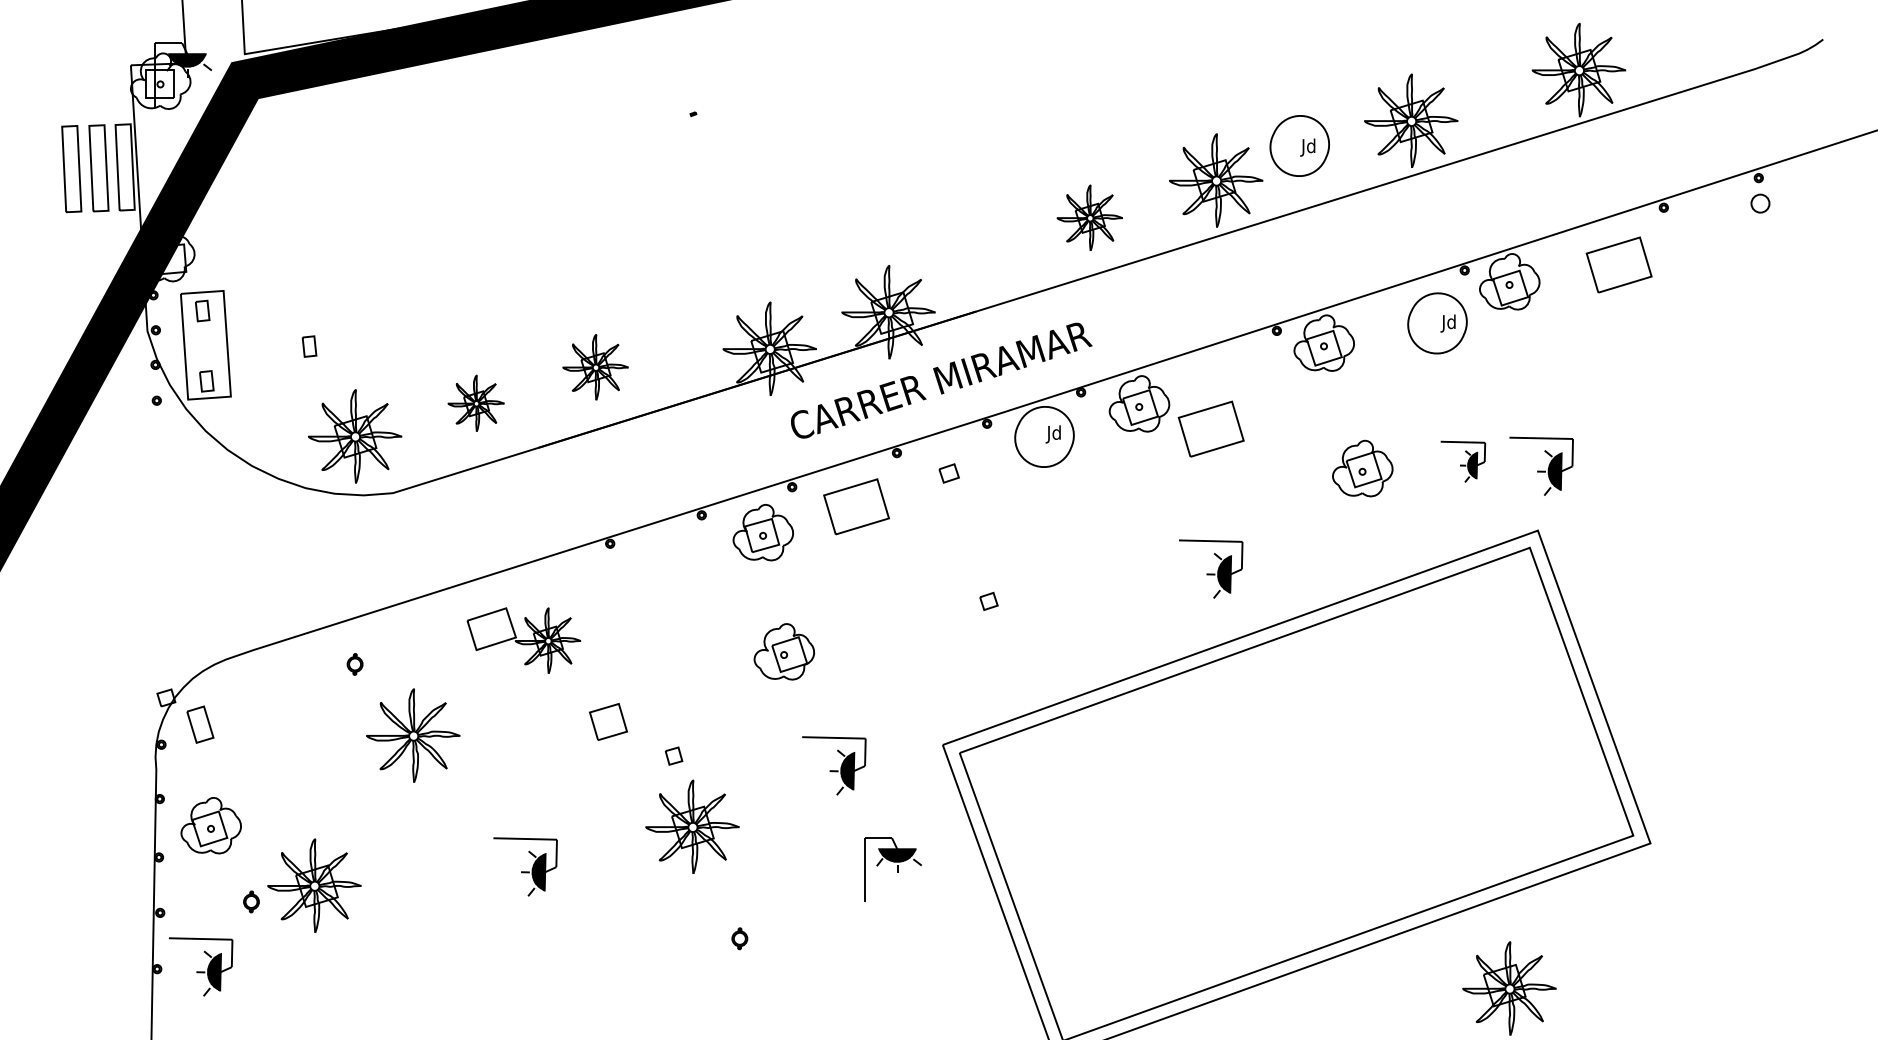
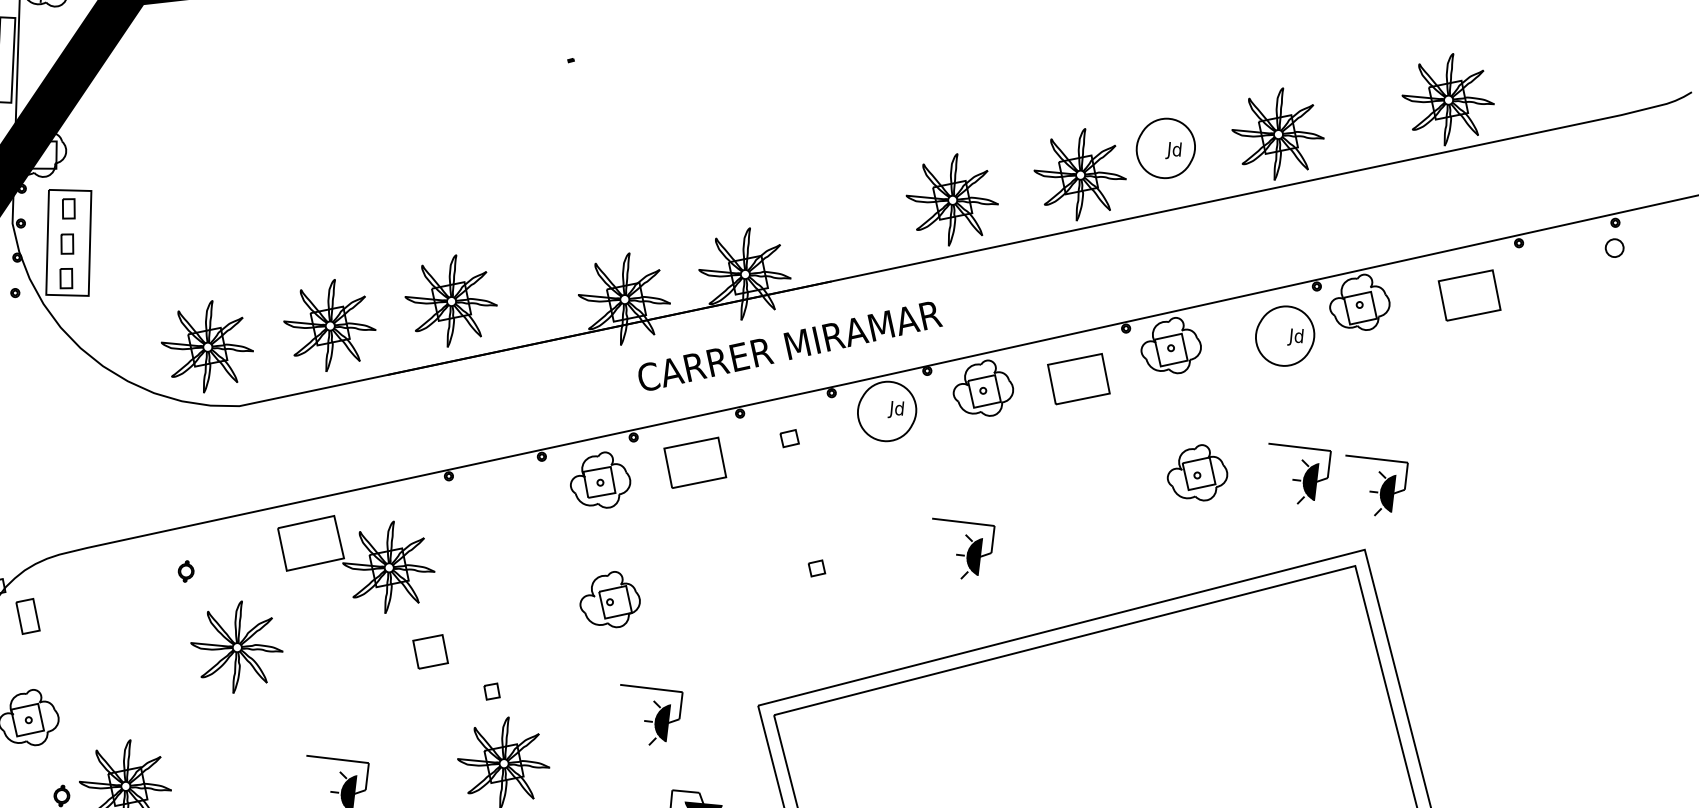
part: (1089, 217) -> (951, 199), size x1.43
part: (309, 346) -> (67, 244), moved
part: (595, 367) -> (450, 301), size x1.43
part: (476, 403) -> (330, 325), size x1.67
part: (1210, 428) -> (1078, 378), moved
part: (1463, 461) -> (1297, 474), size x1.43
part: (1211, 568) -> (961, 549), moved
part: (523, 640) -> (354, 563), size x1.43

